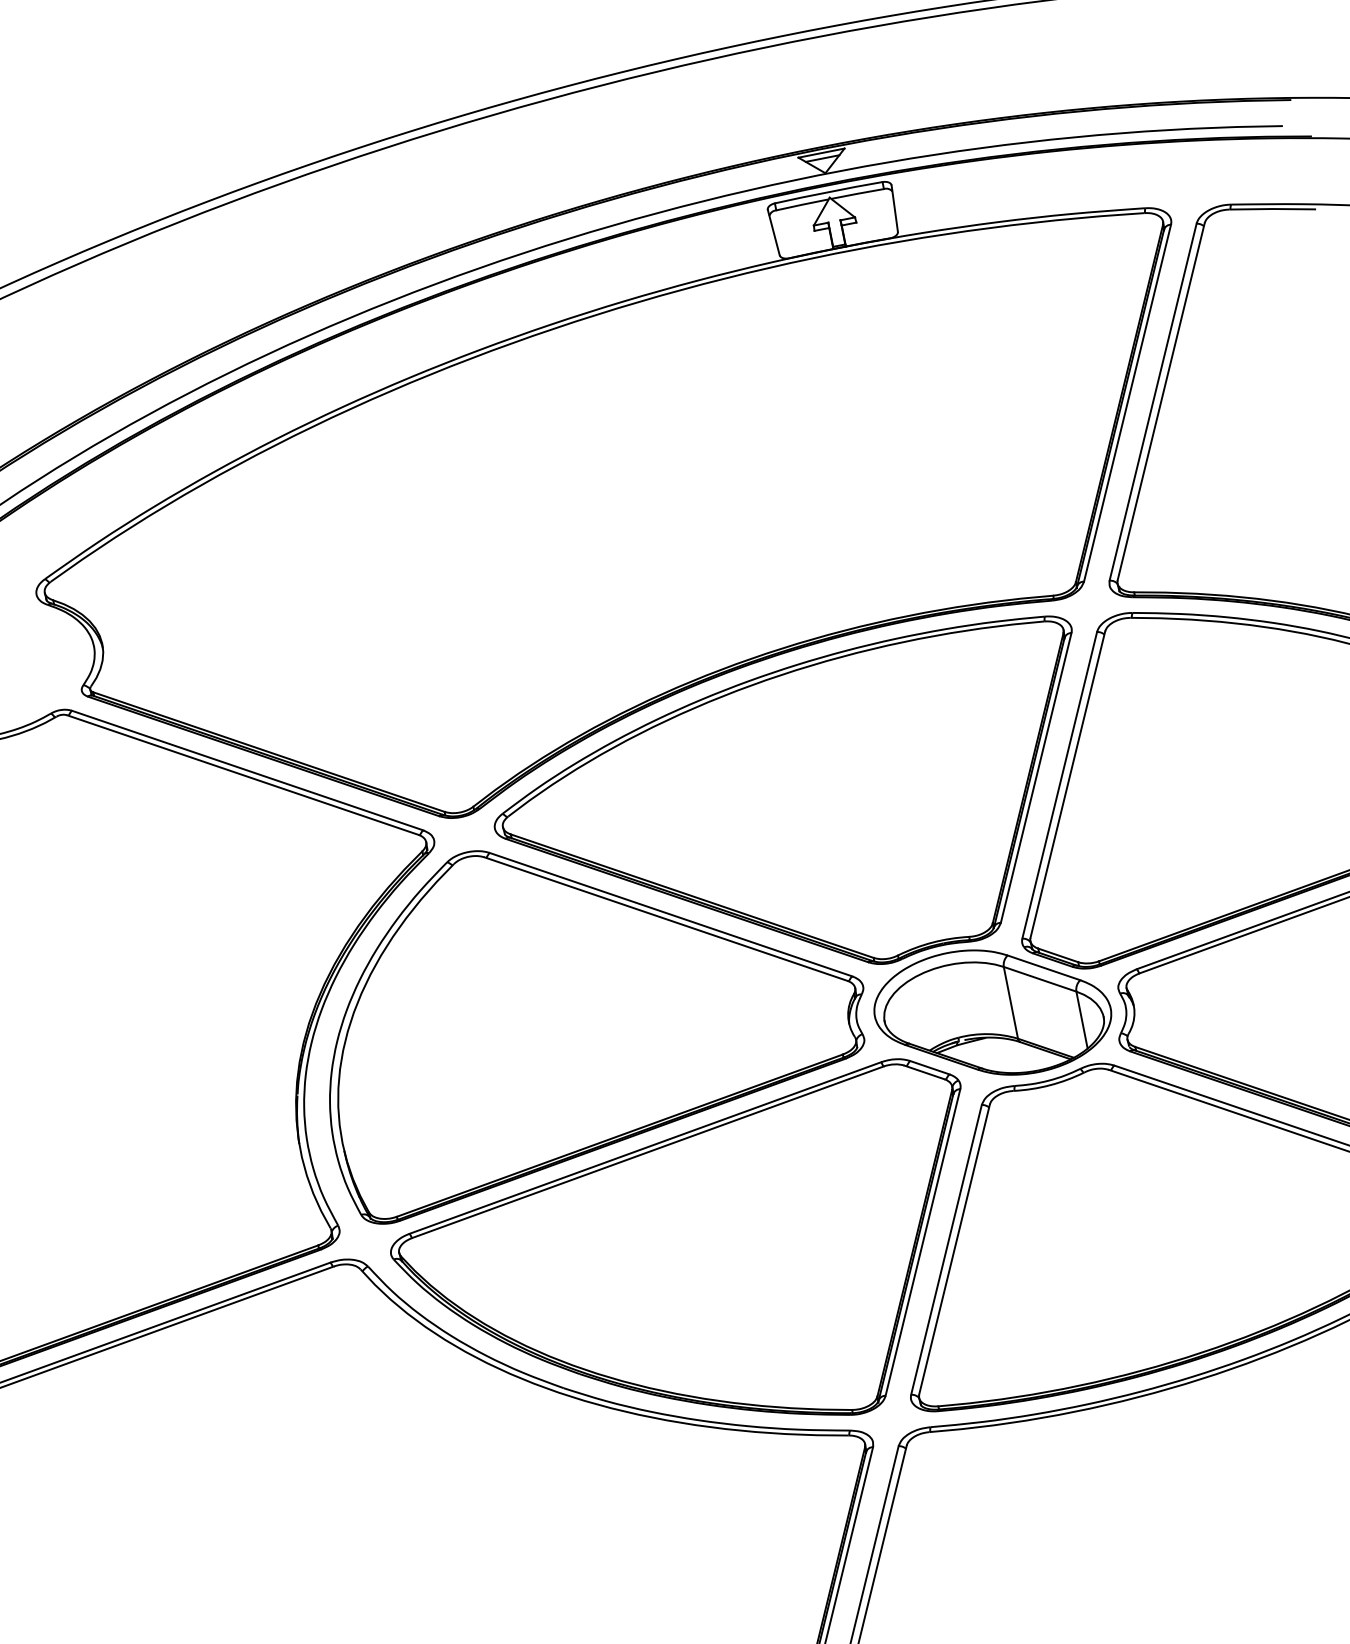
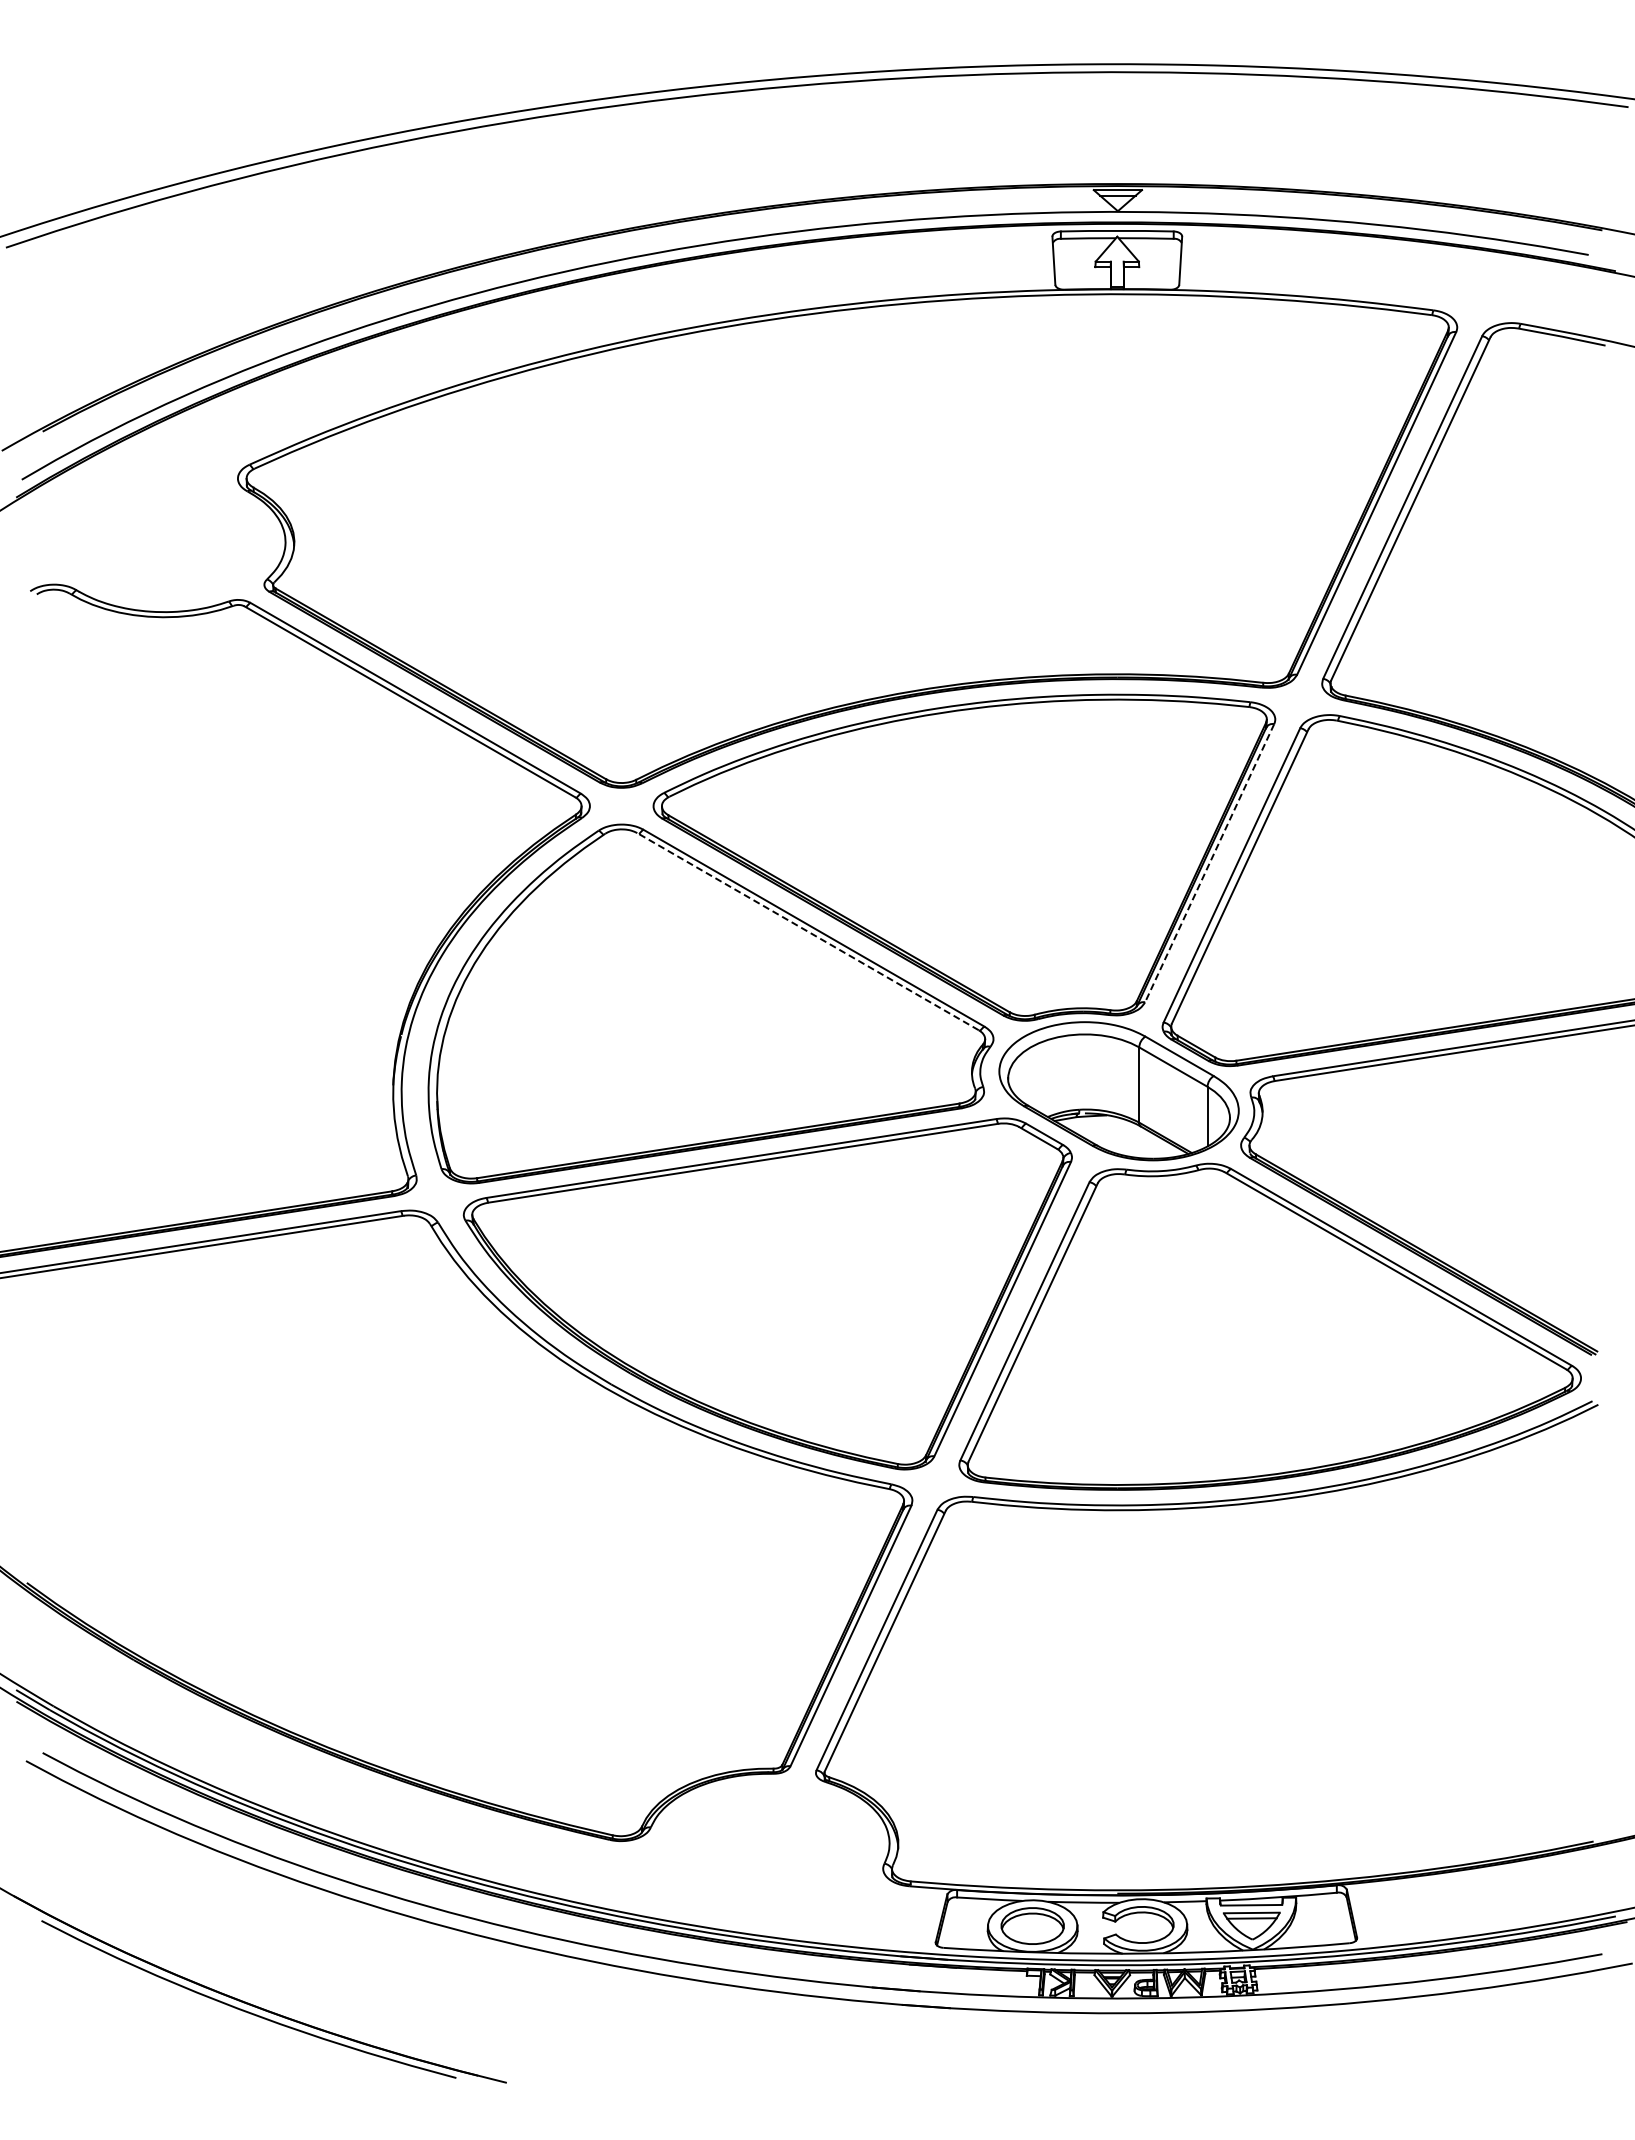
line: (1036, 778) -> (1209, 863), solid -> dashed
line: (665, 919) -> (807, 931), solid -> dashed

